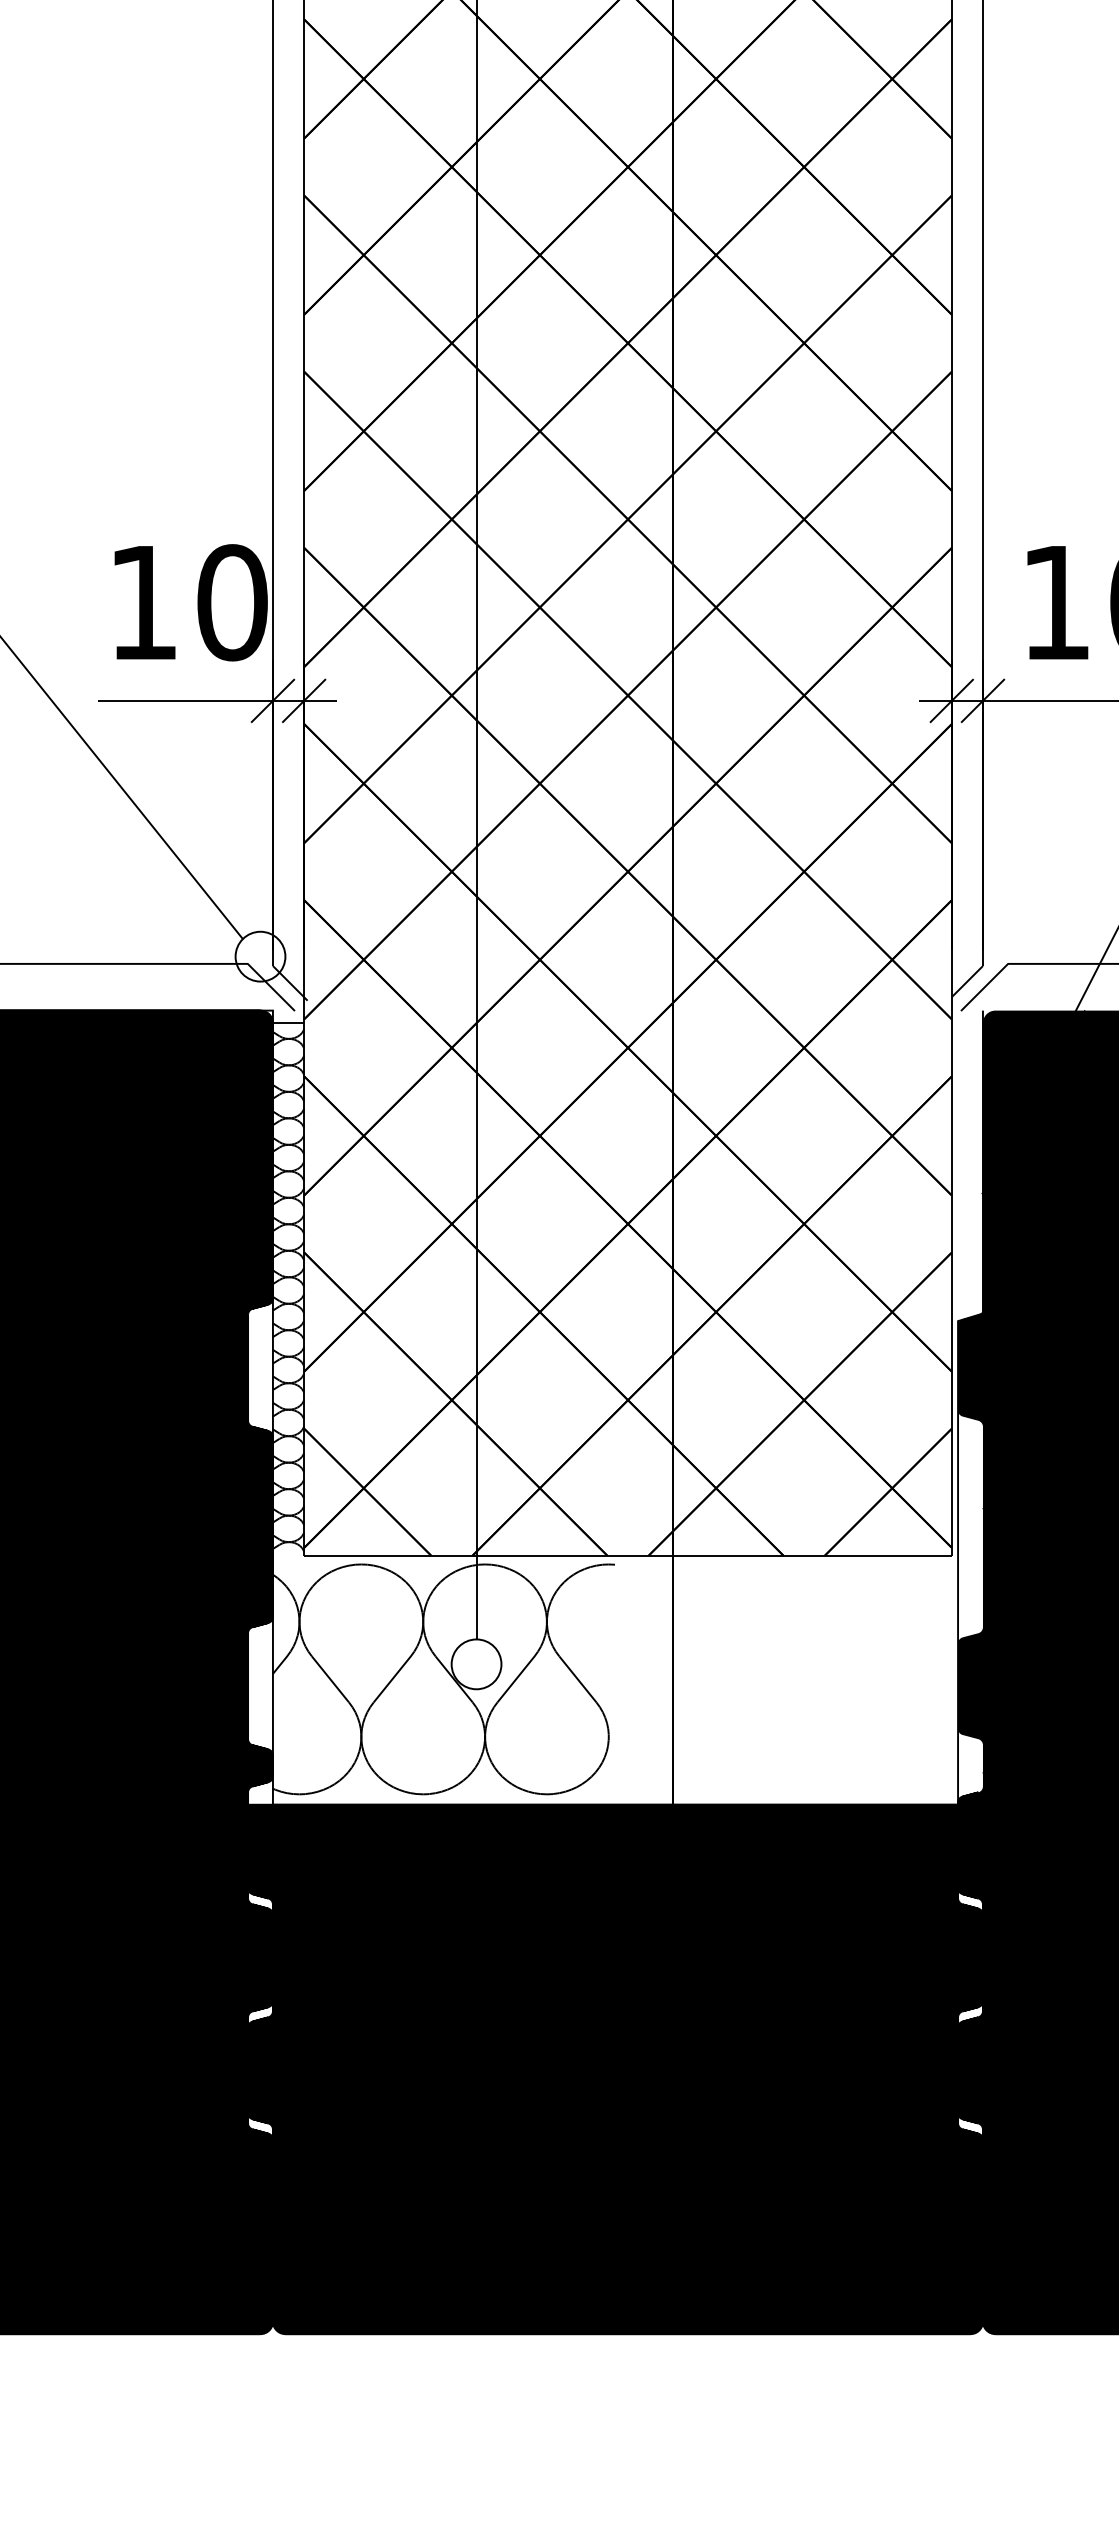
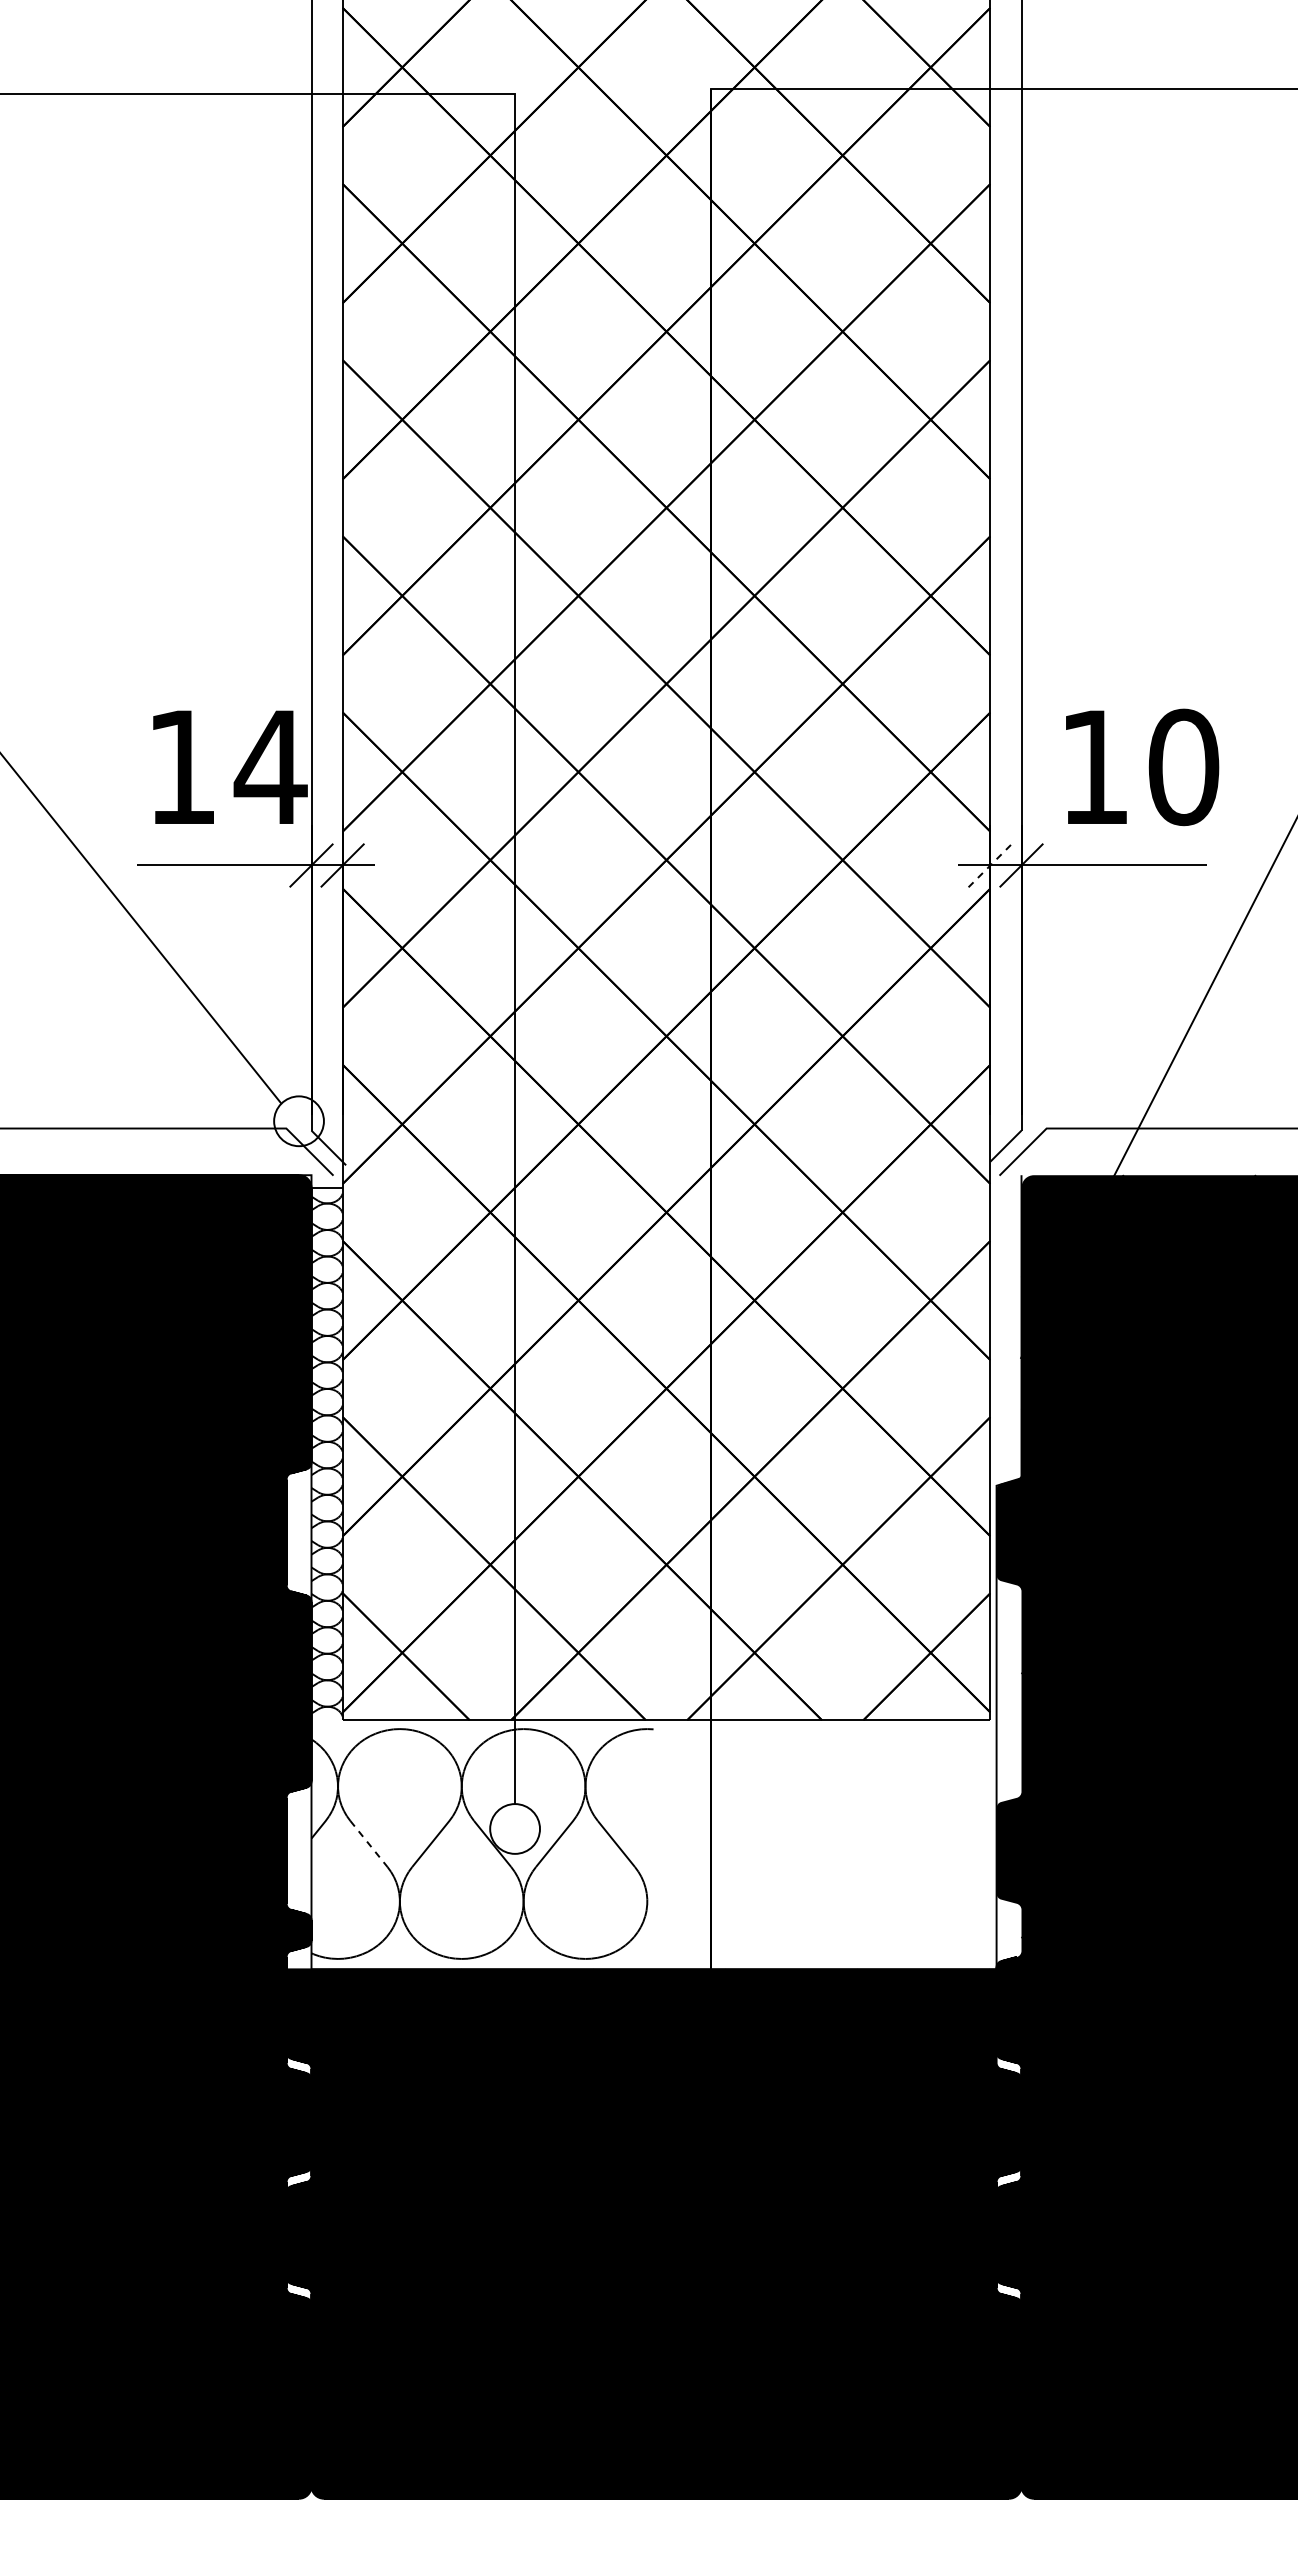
text: (231, 602) -> (270, 767), 10 -> 14
line: (951, 700) -> (990, 865), solid -> dashed
line: (329, 1679) -> (368, 1844), solid -> dashed

